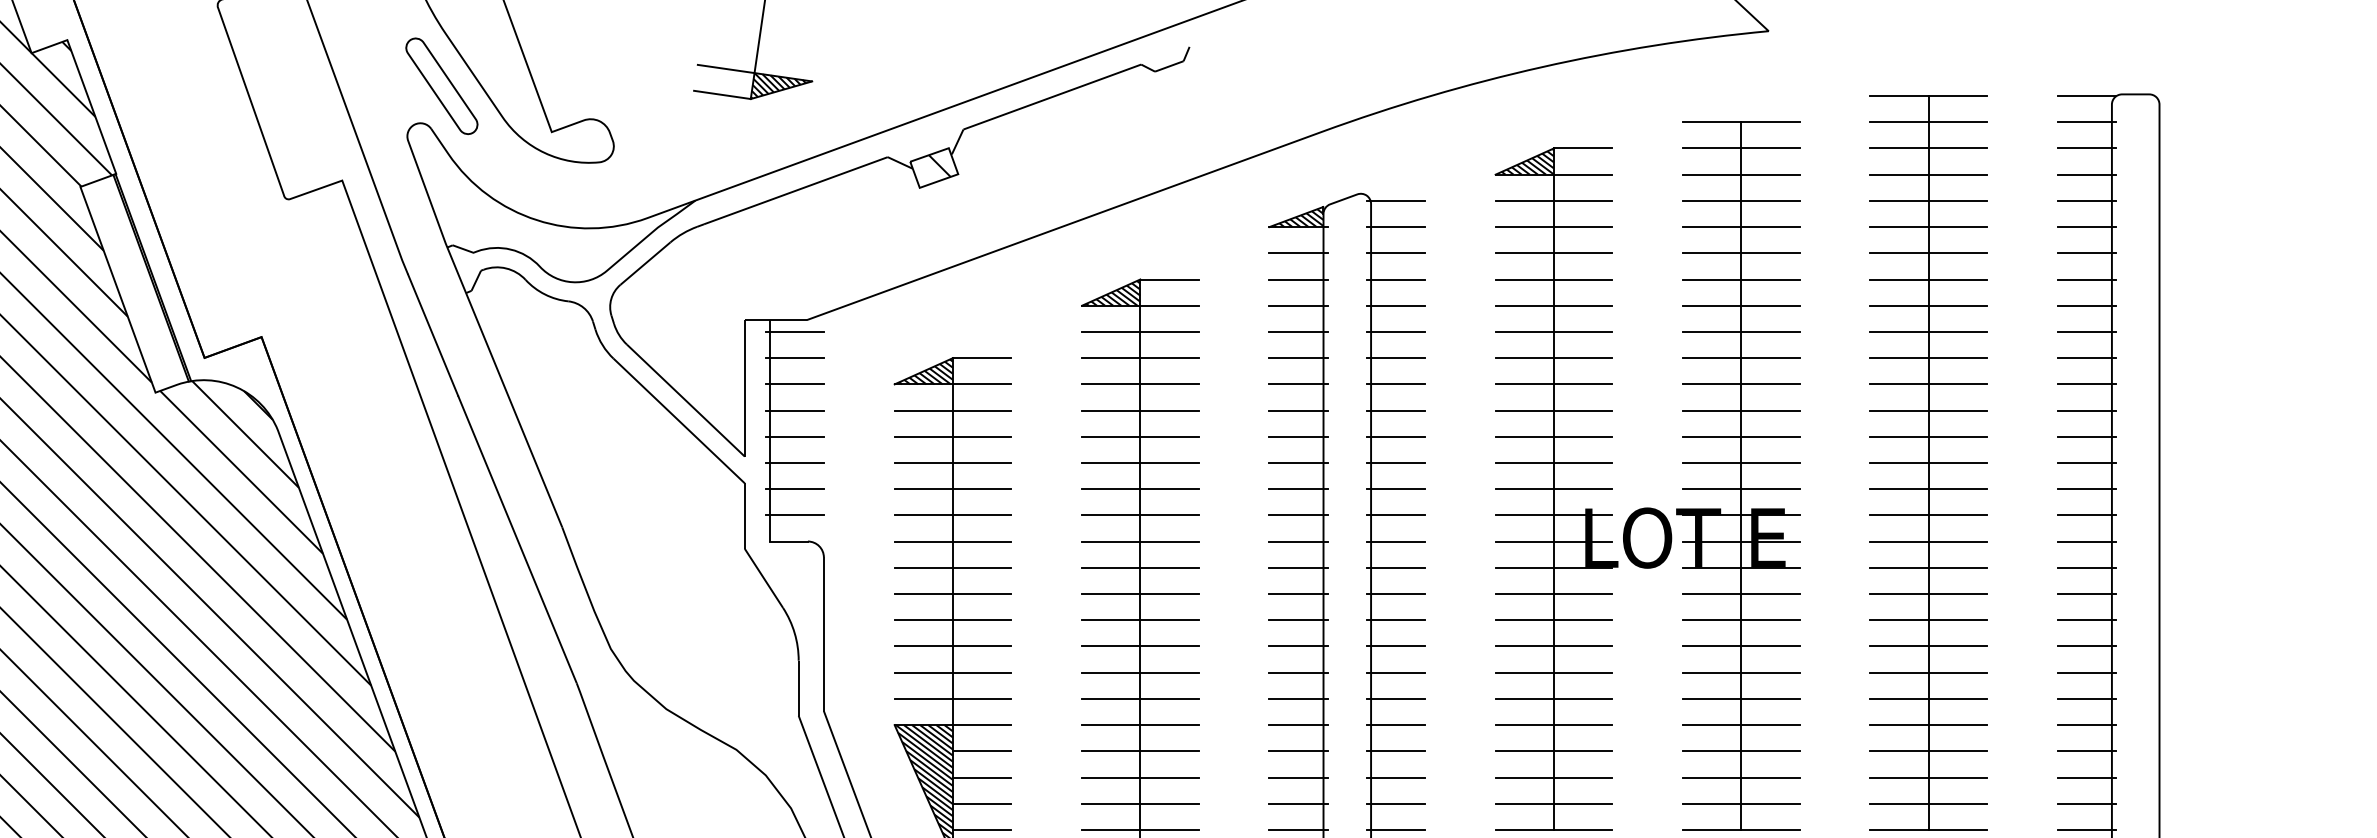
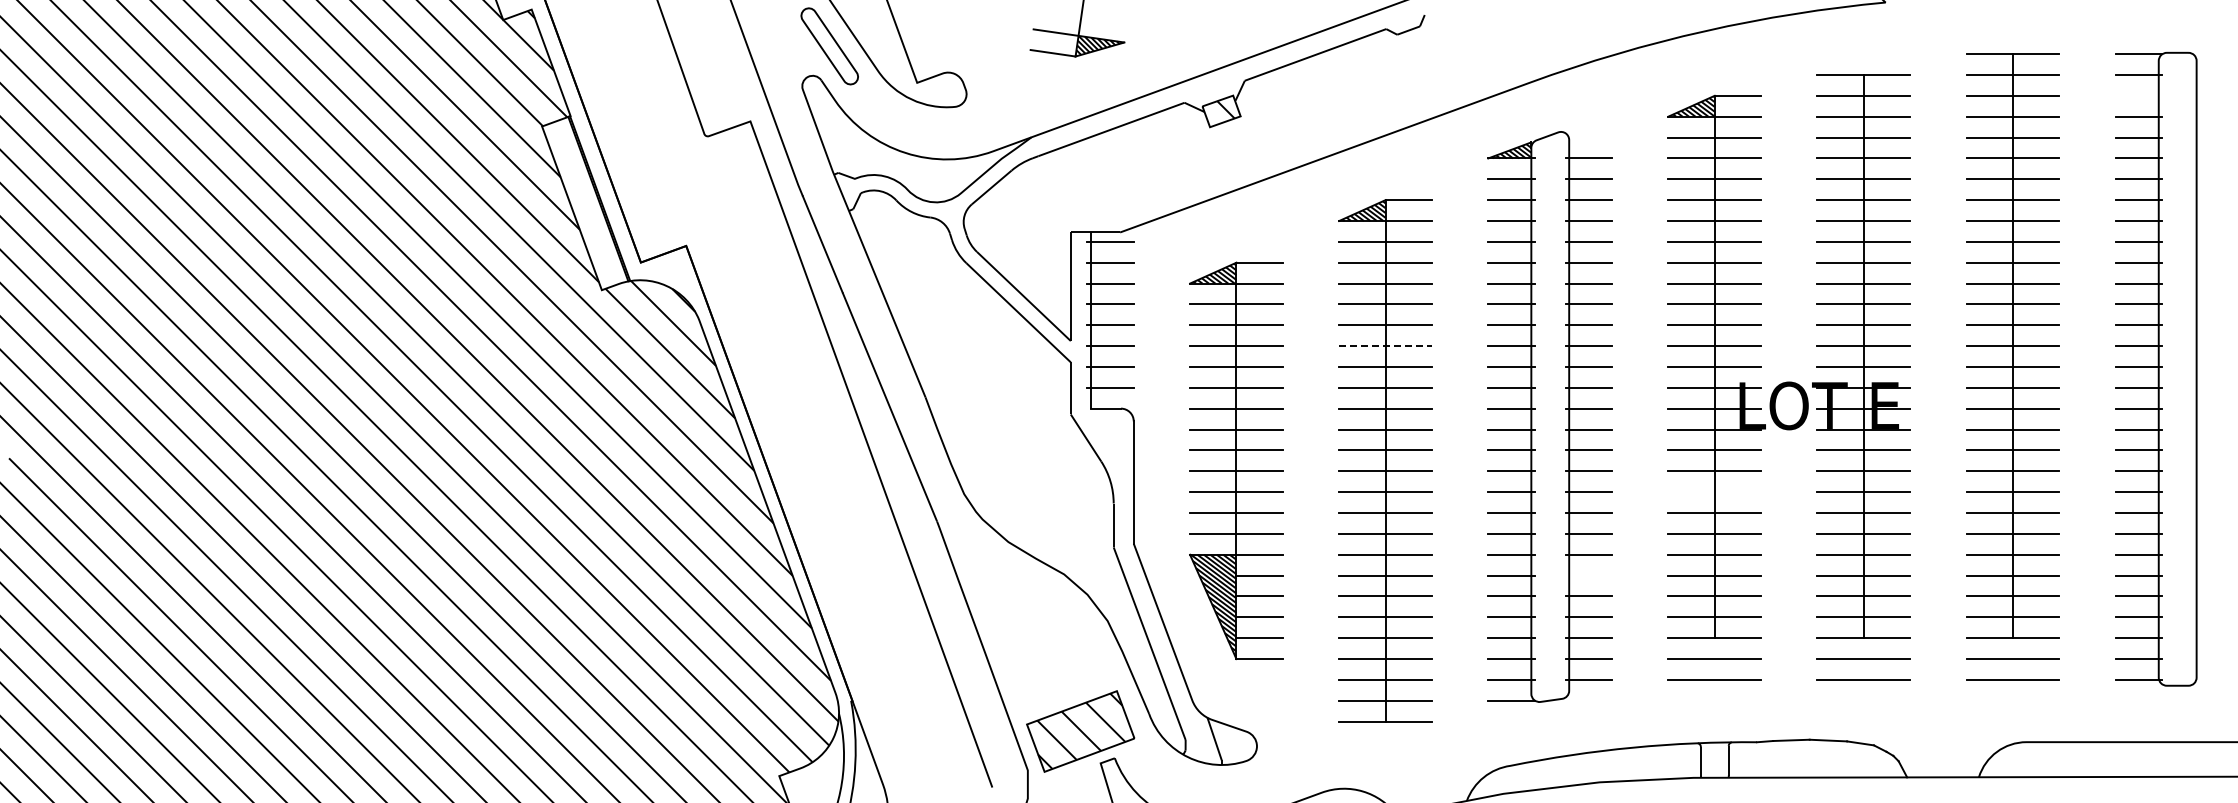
line: (2086, 148) -> (2138, 95), removed
line: (1395, 200) -> (1588, 137), removed
line: (1141, 463) -> (1386, 346), solid -> dashed
line: (1553, 646) -> (1714, 492), removed
line: (1395, 751) -> (1588, 575), removed

